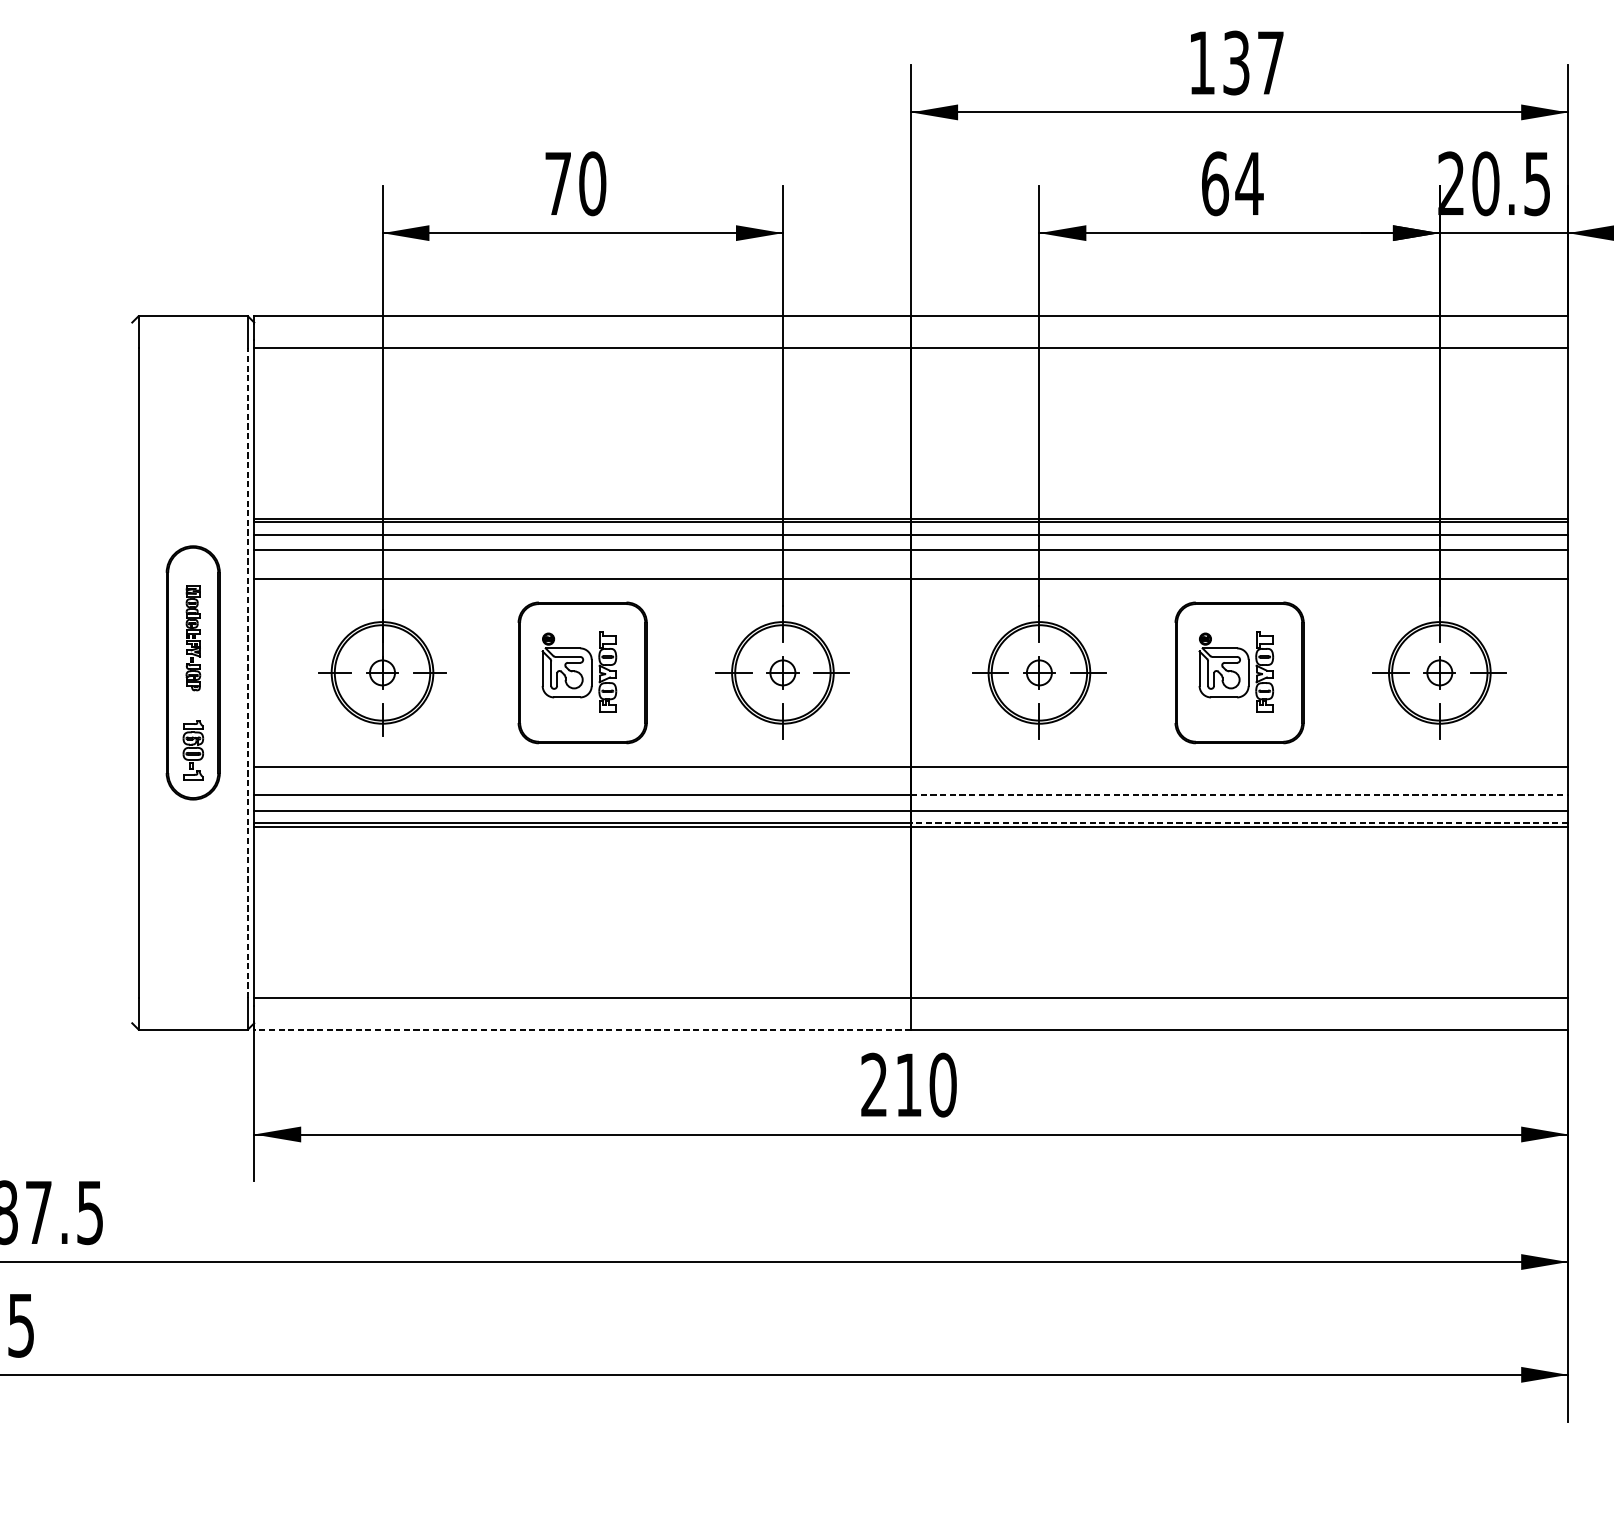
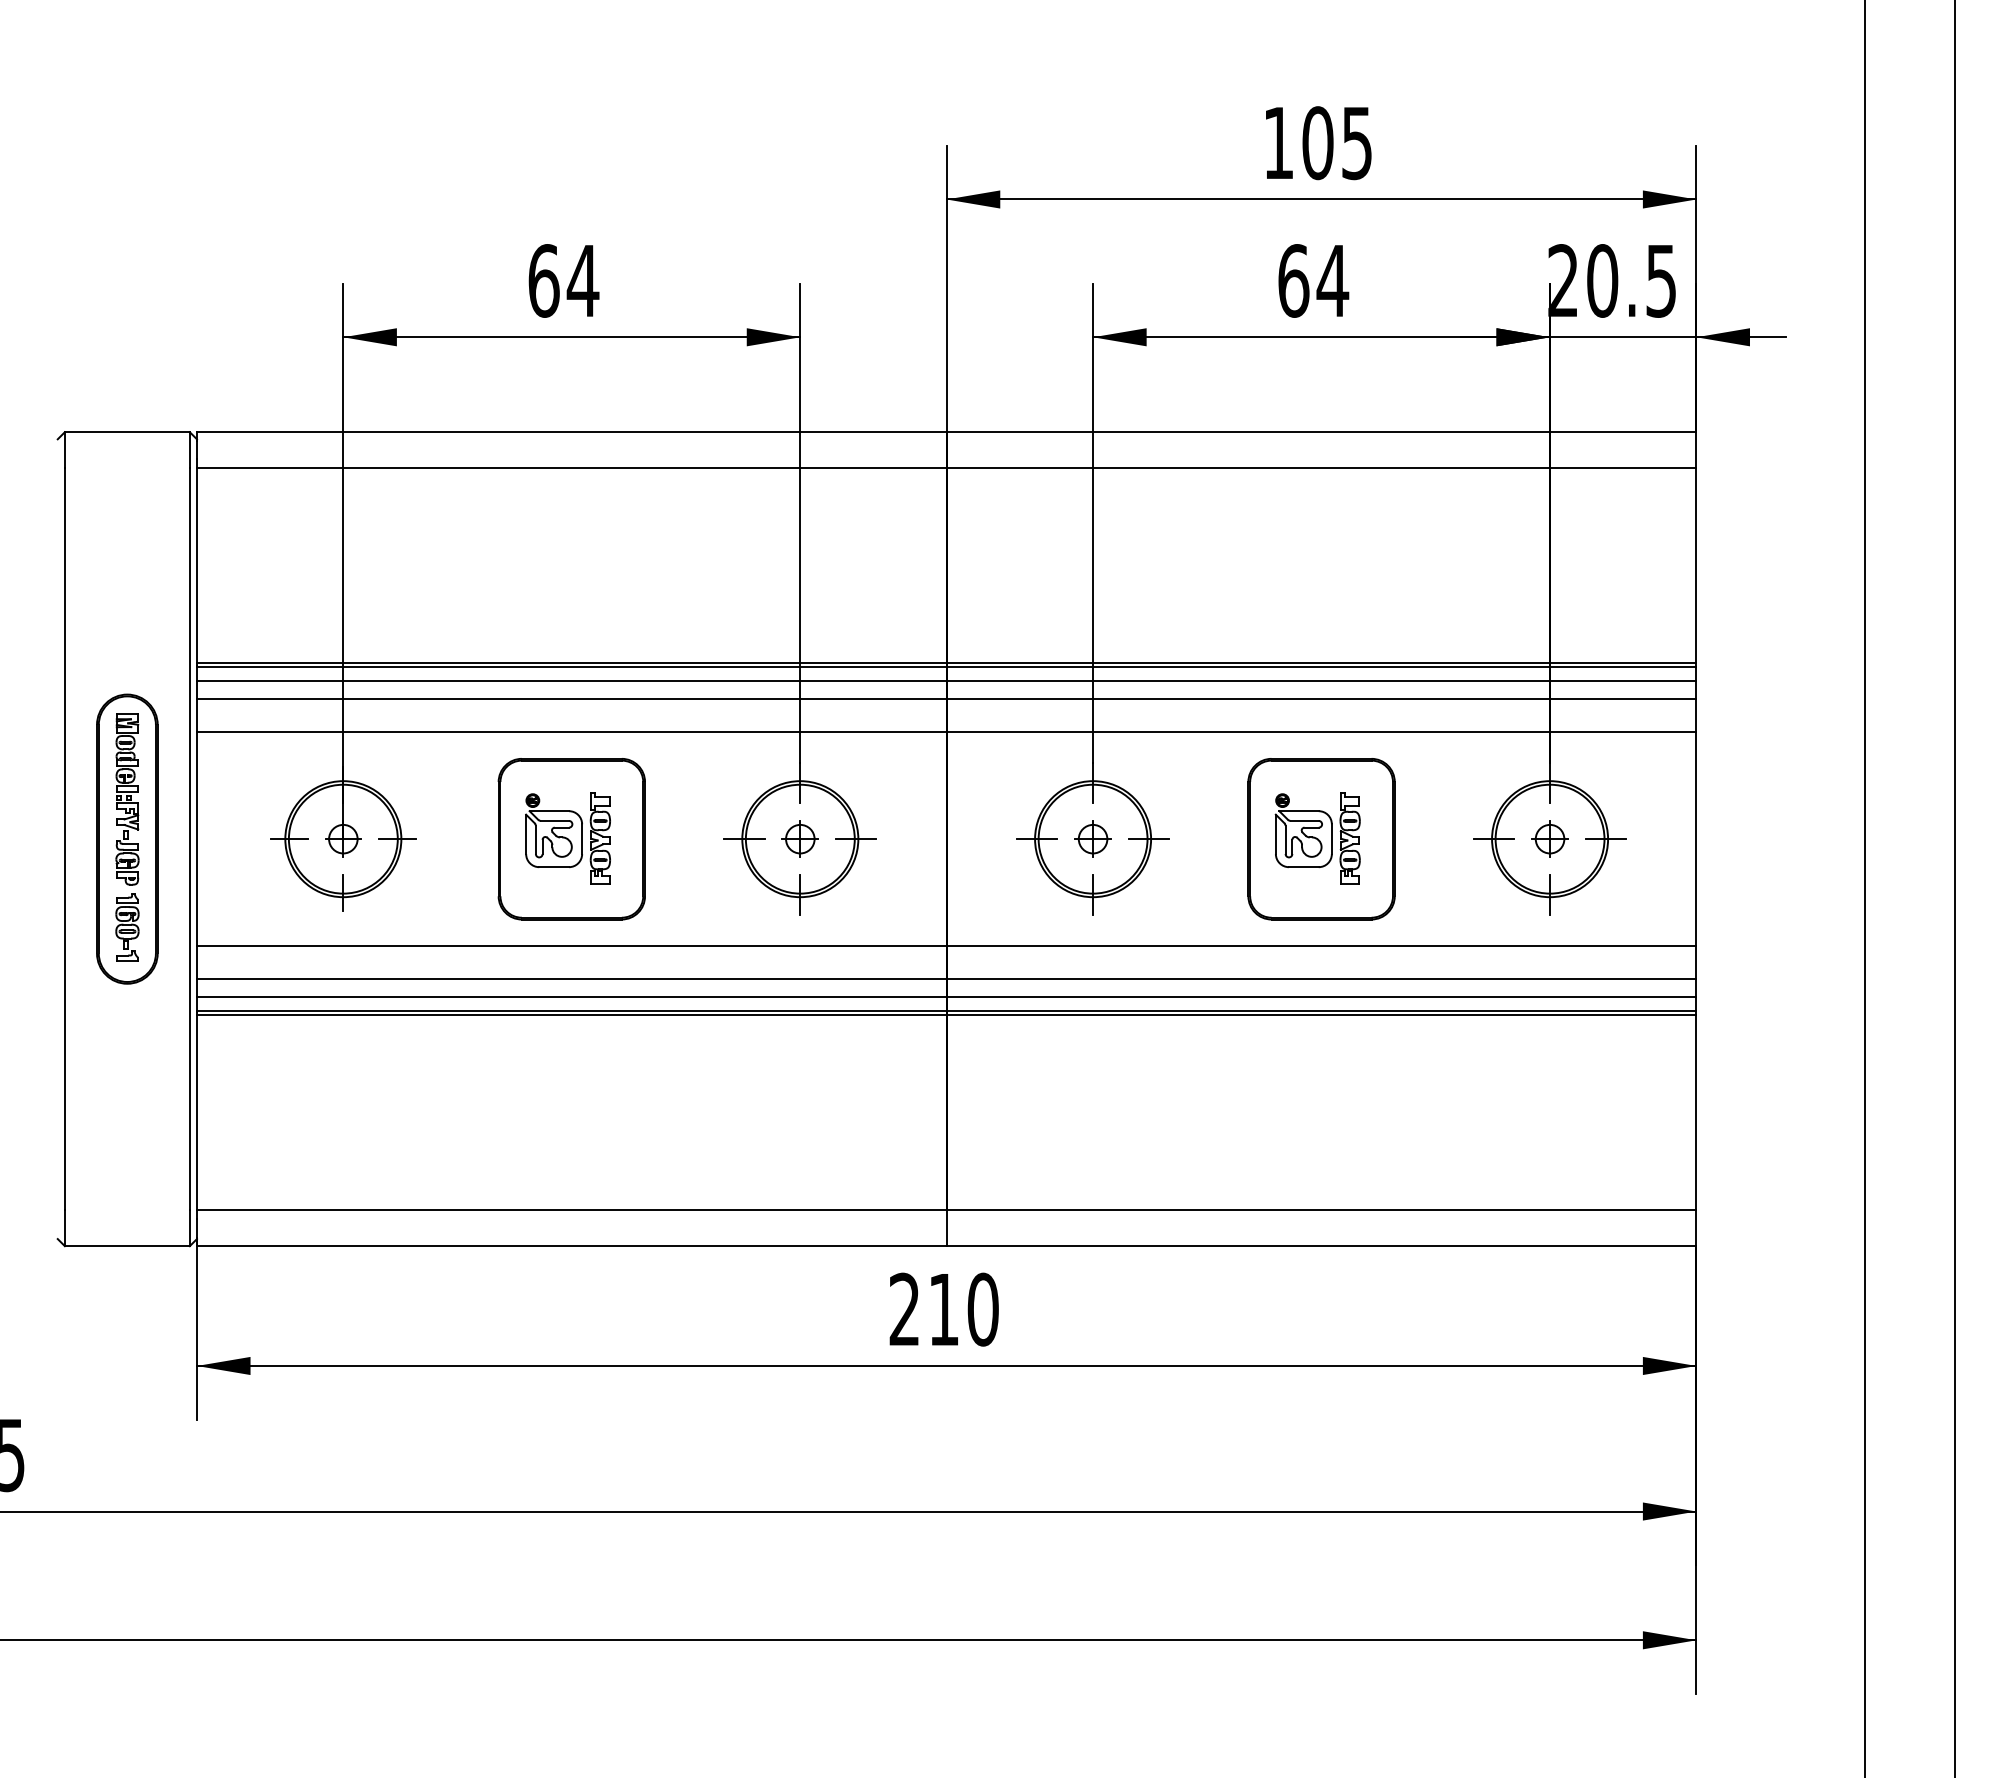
text: (1252, 63) -> (1336, 143), 137 -> 105
text: (575, 183) -> (563, 280), 70 -> 64
part: (193, 638) -> (127, 799), size x1.43
line: (247, 672) -> (189, 838), dashed -> solid
line: (1239, 794) -> (1321, 978), dashed -> solid
line: (1239, 823) -> (1321, 1010), dashed -> solid
line: (582, 1029) -> (571, 1246), dashed -> solid

